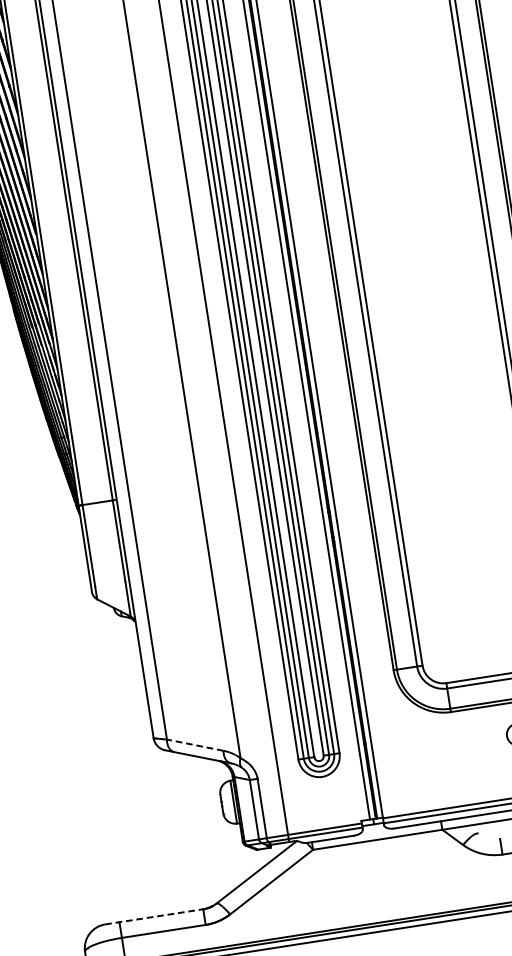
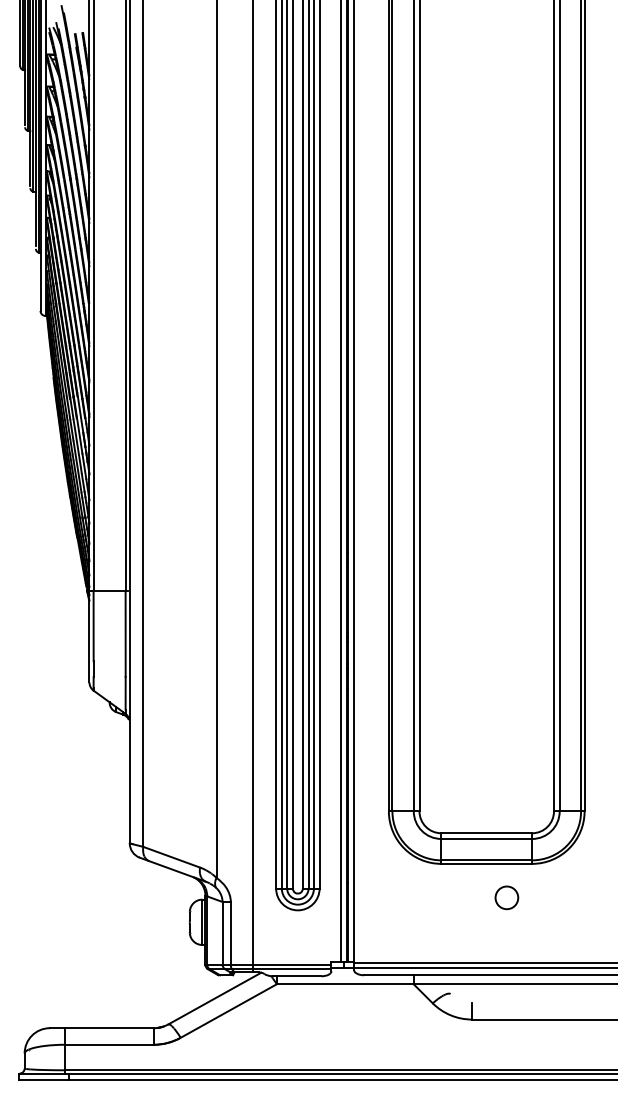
line: (195, 745) -> (171, 857), dashed -> solid
line: (153, 917) -> (101, 1028), dashed -> solid

